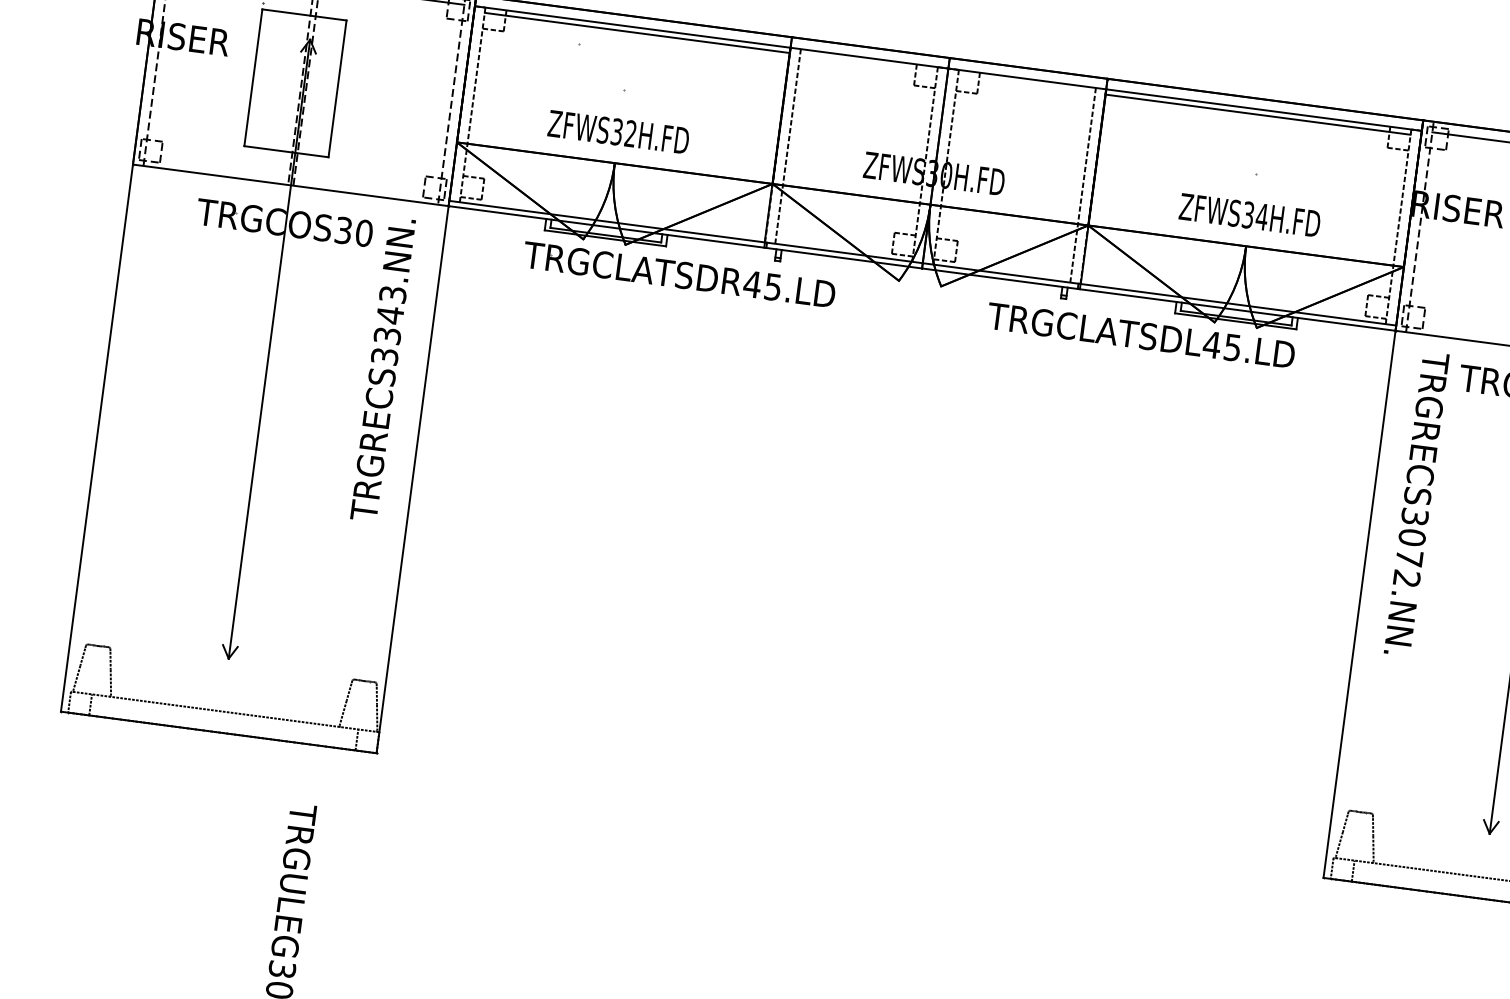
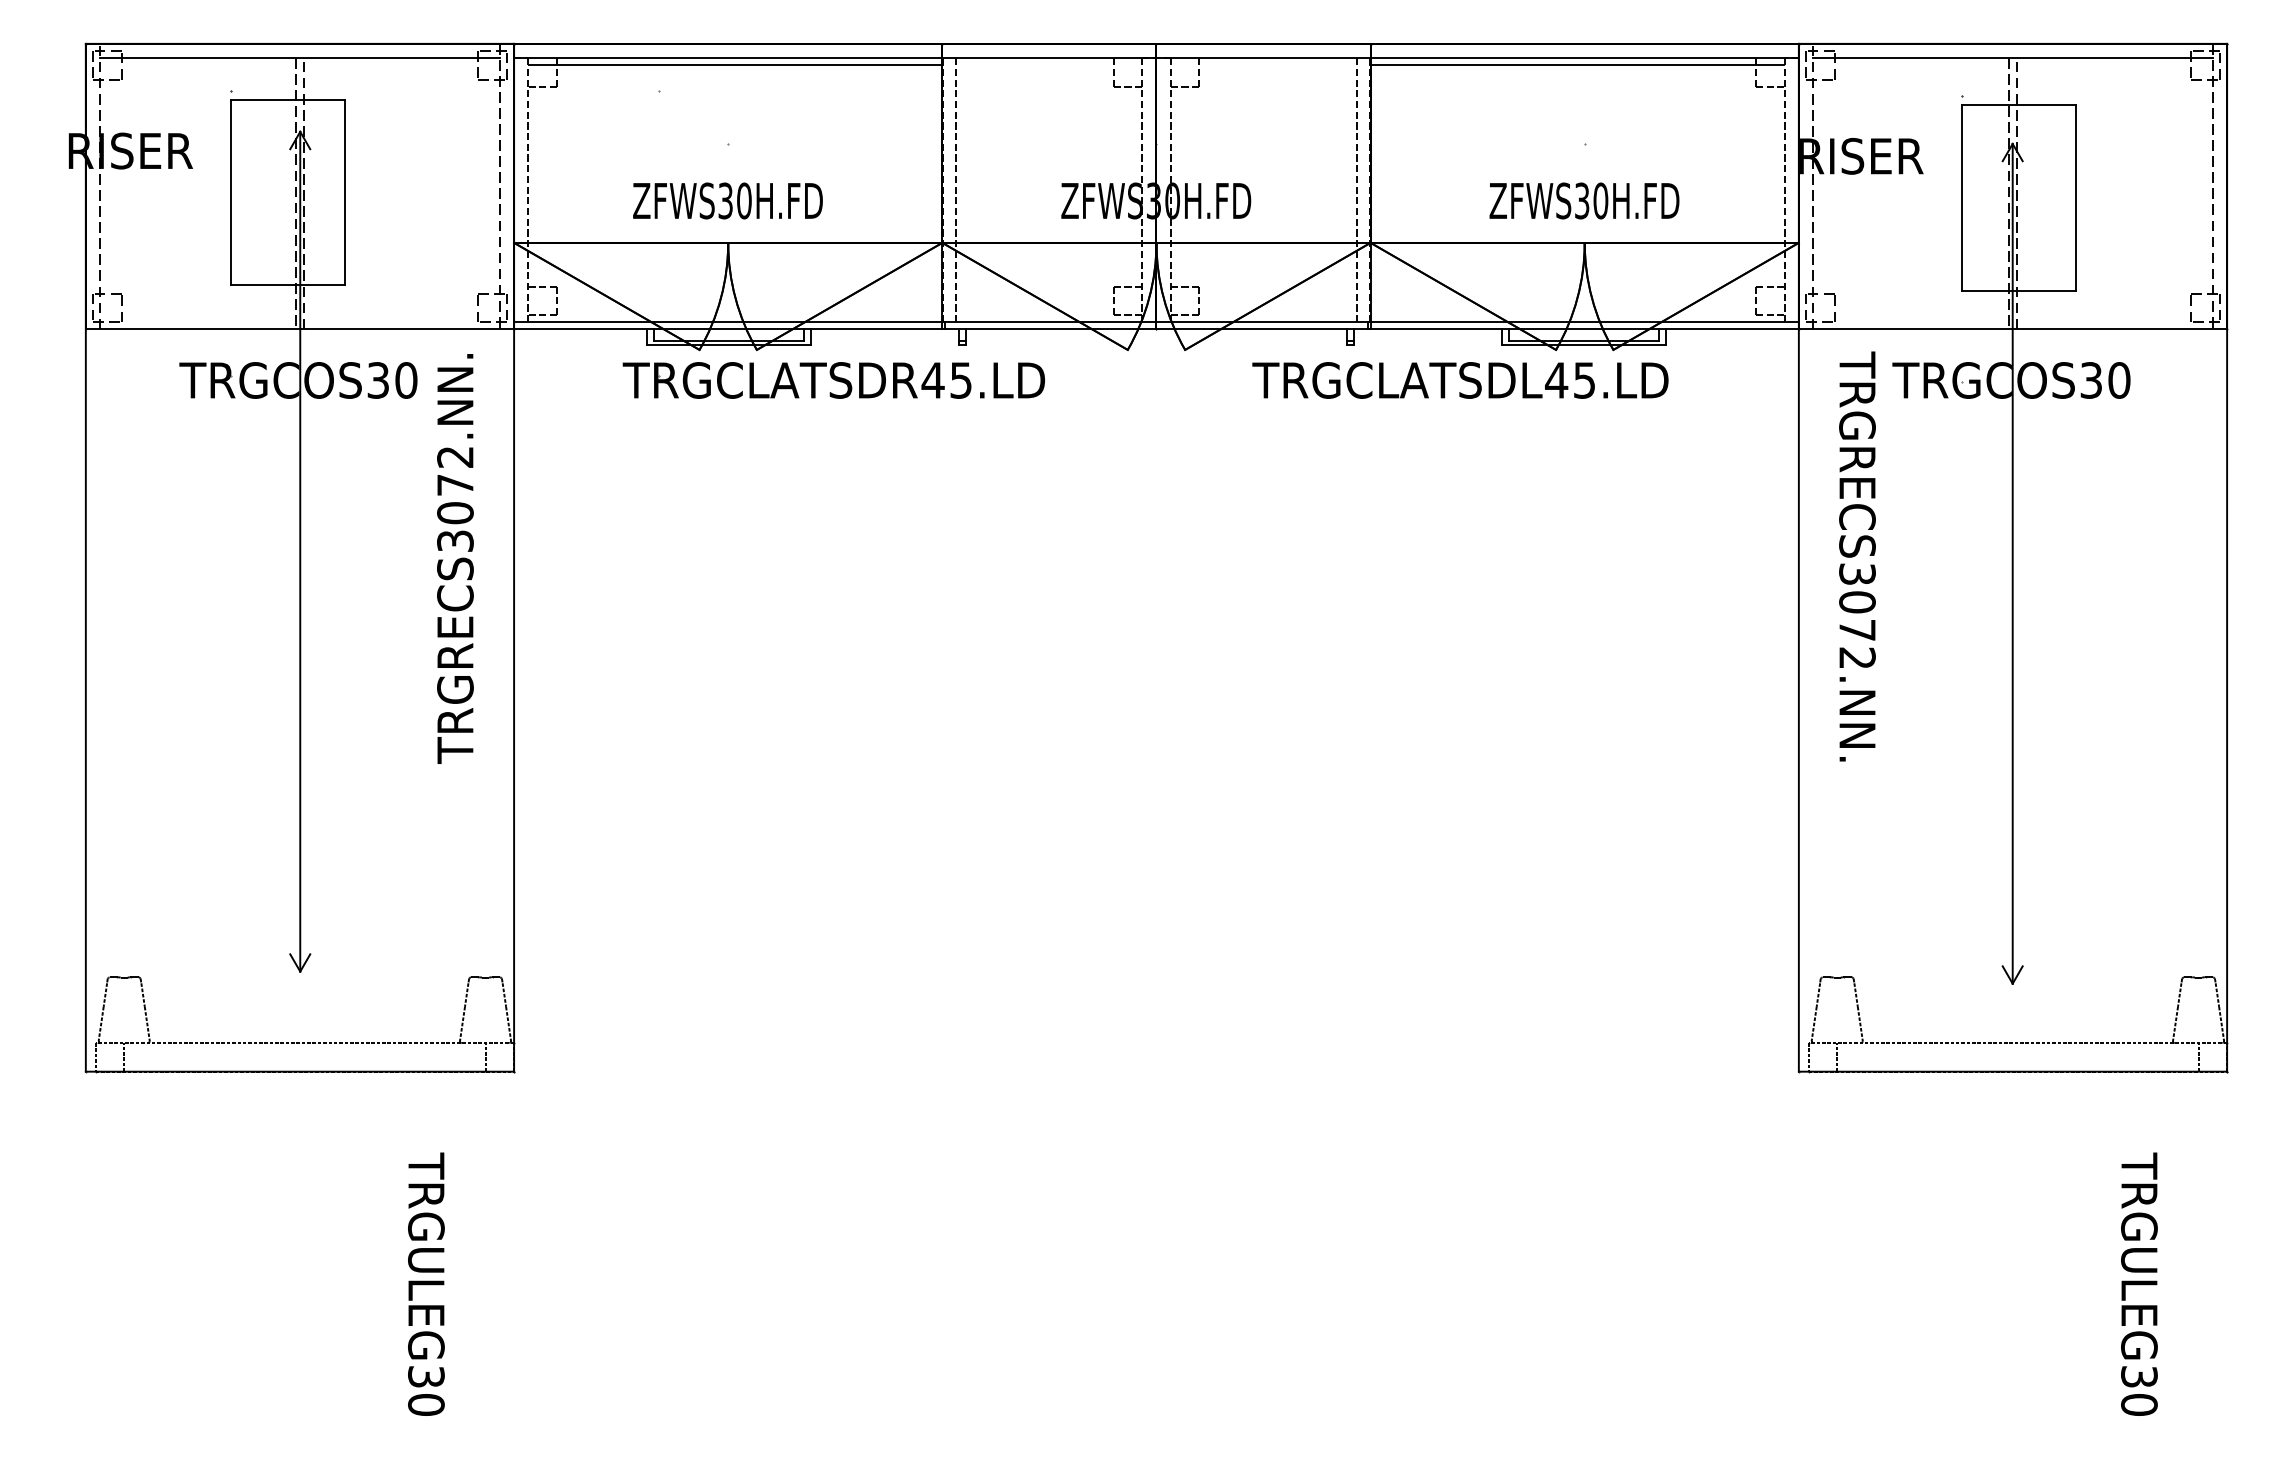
text: (630, 133) -> (744, 200), ZFWS32H.FD -> ZFWS30H.FD
text: (1261, 216) -> (1600, 200), ZFWS34H.FD -> ZFWS30H.FD
text: (390, 315) -> (455, 485), TRGRECS3343.NN. -> TRGRECS3072.NN.

